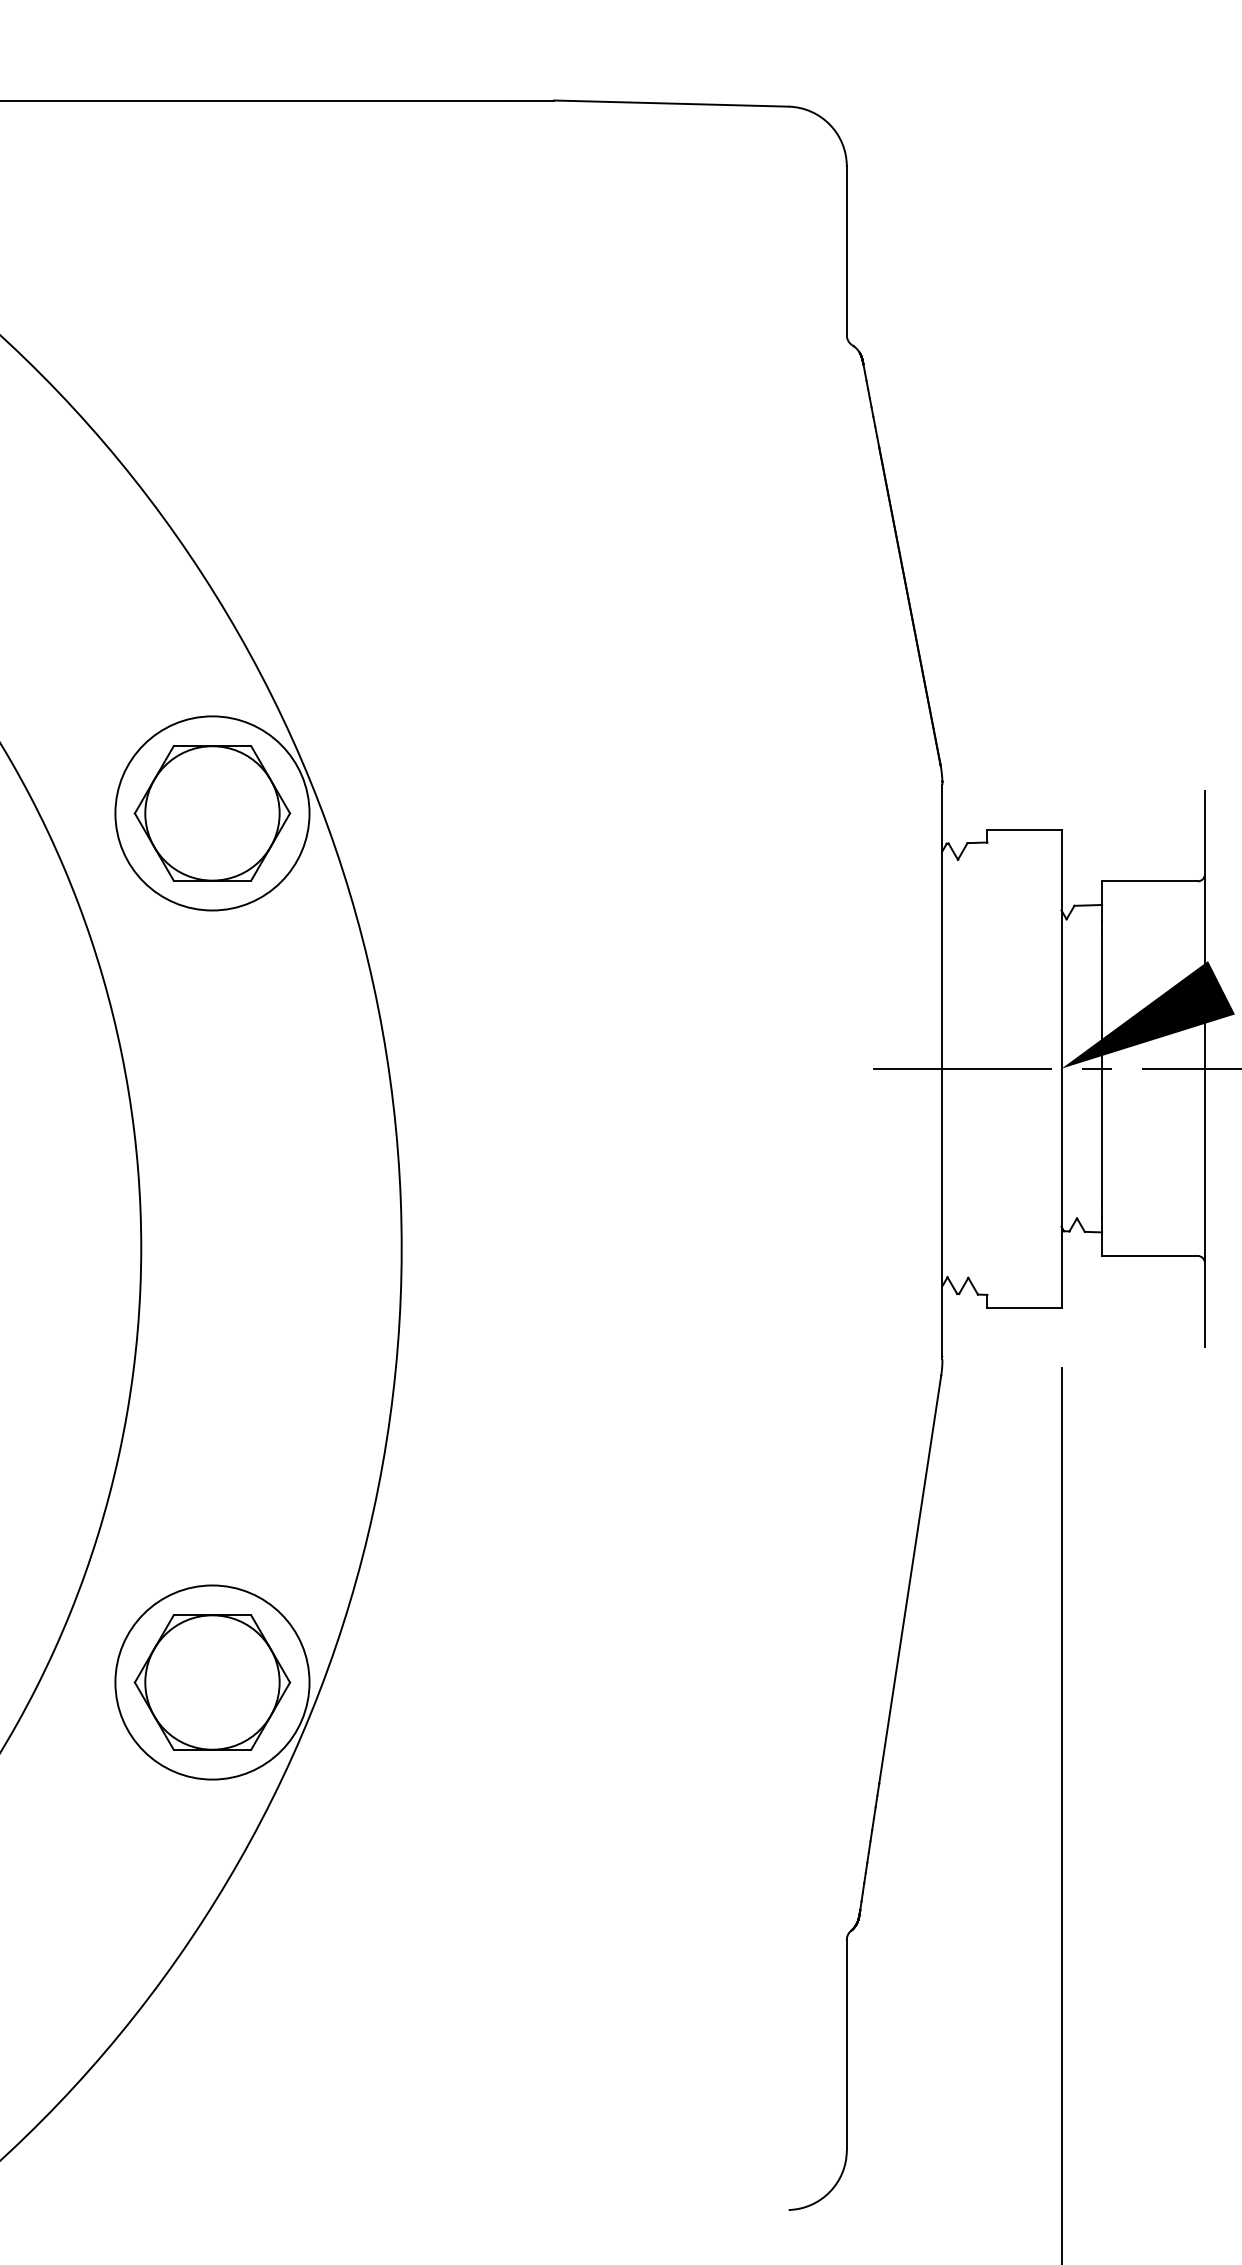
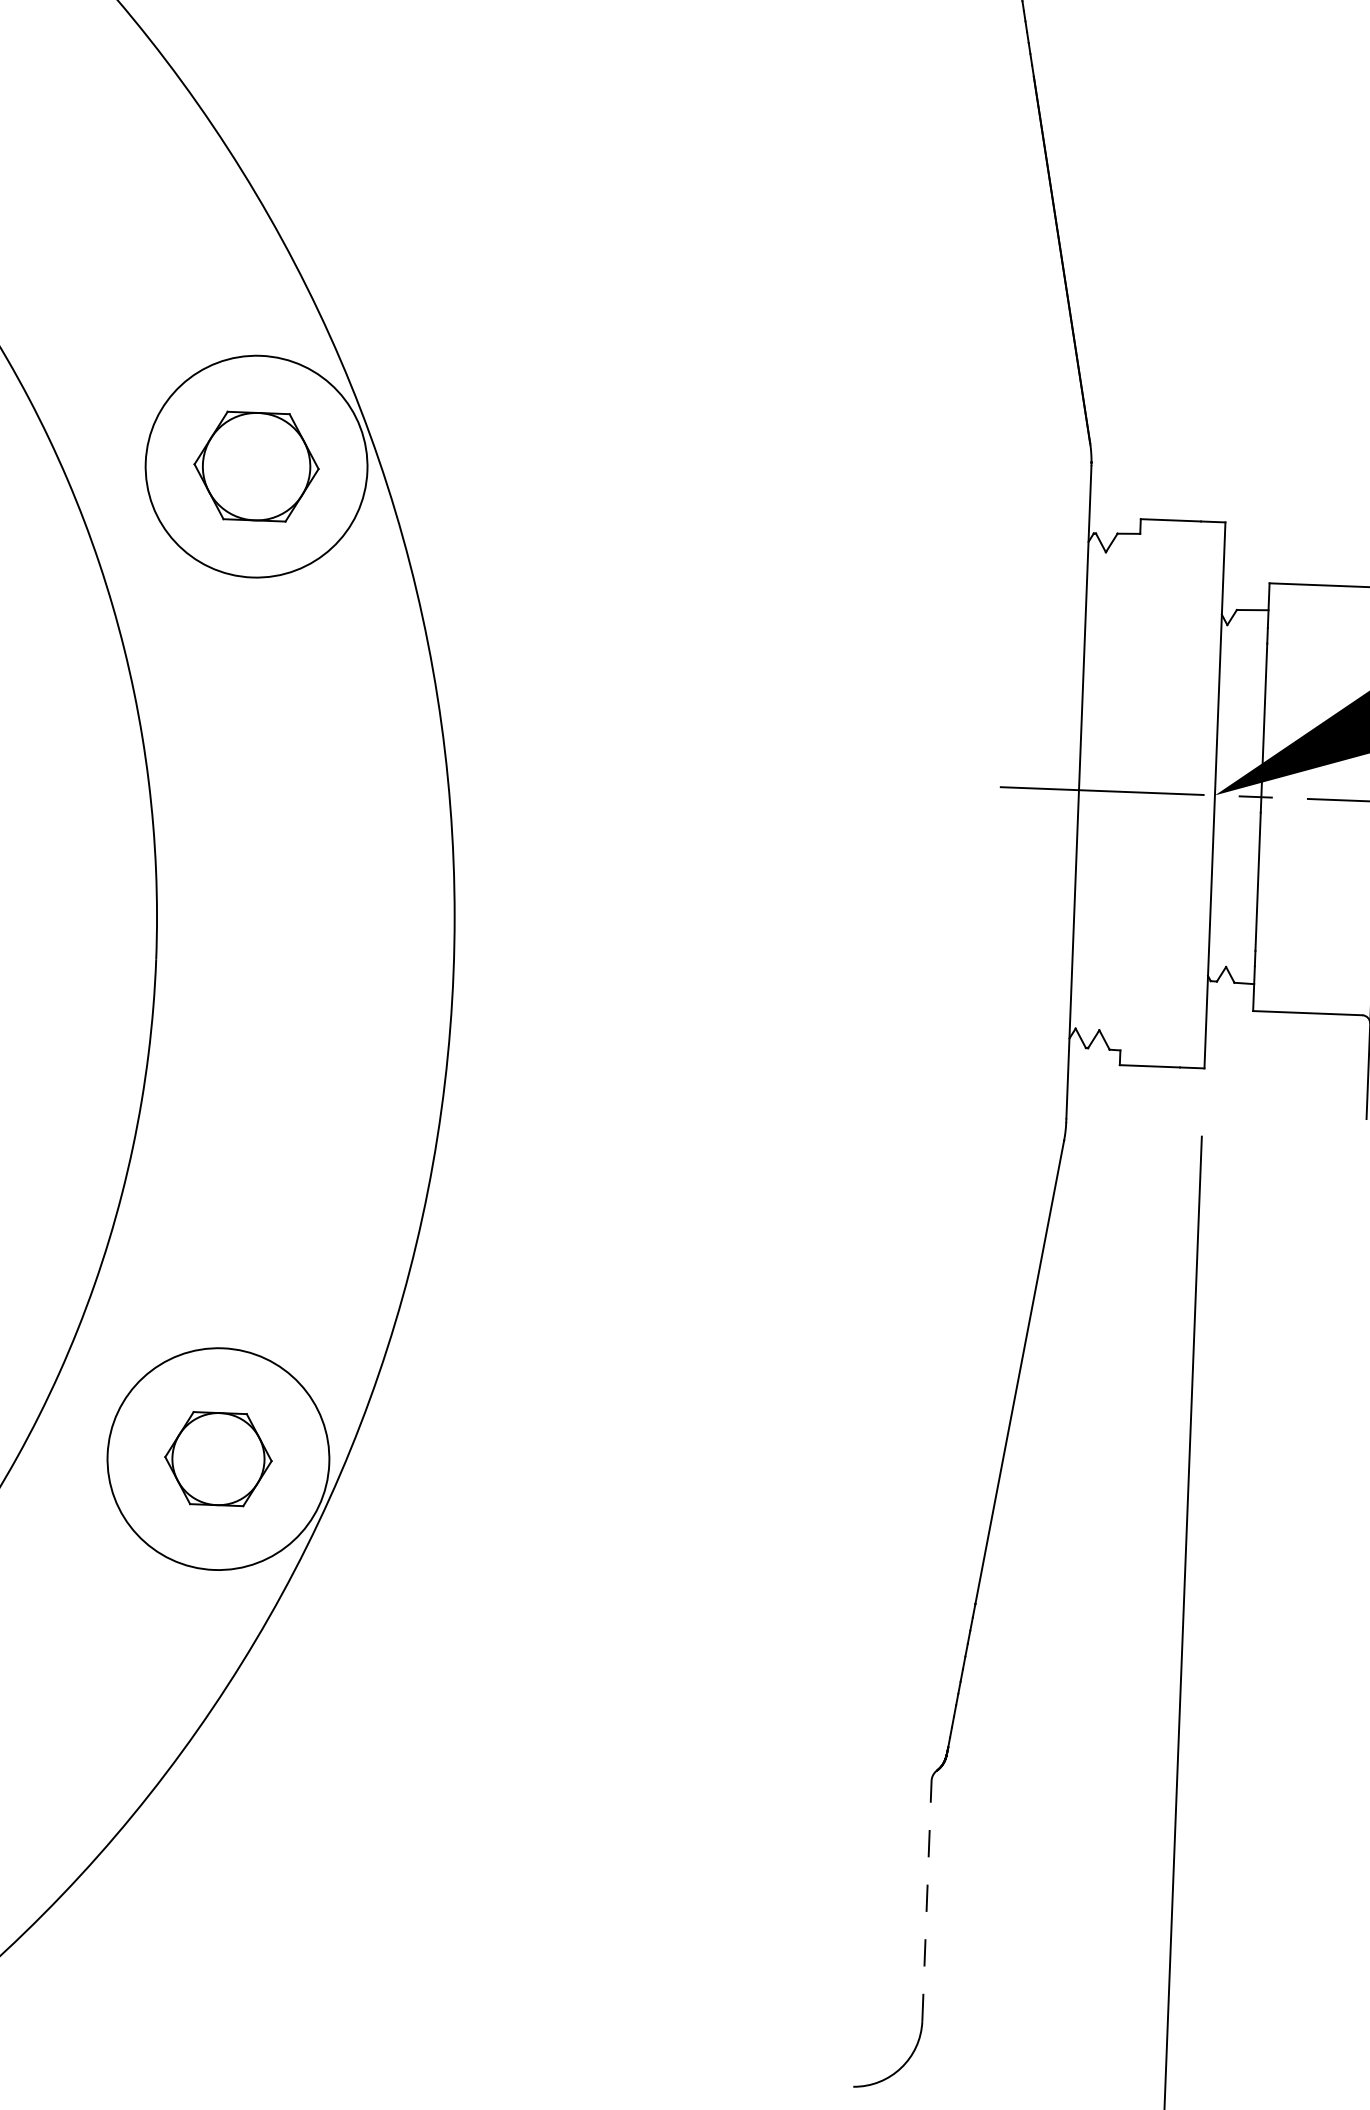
part: (212, 813) -> (256, 466), size x0.7
part: (212, 1682) -> (218, 1459), size x0.6
line: (846, 2044) -> (926, 1900), solid -> dashed

